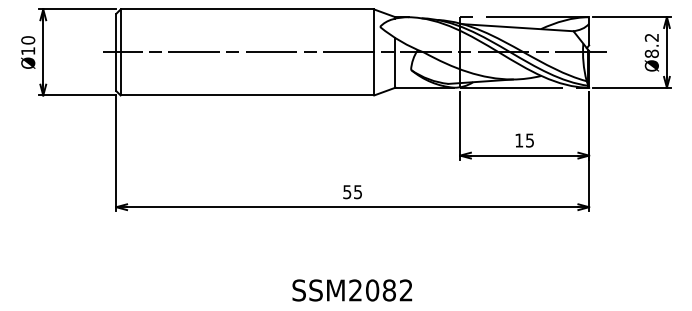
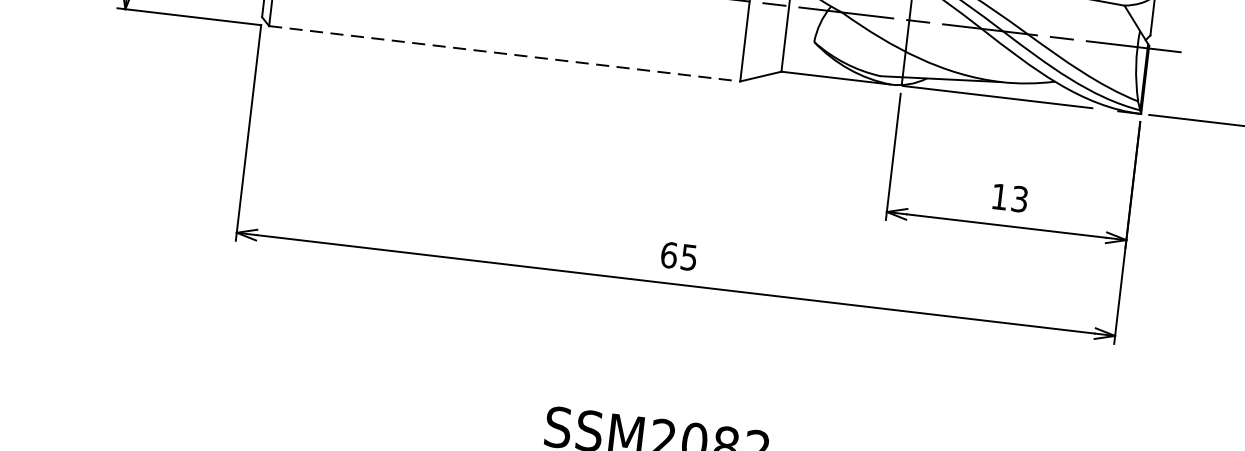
line: (247, 95) -> (504, 53), solid -> dashed
text: (529, 139) -> (1019, 197), 15 -> 13
text: (347, 192) -> (669, 255), 55 -> 65

